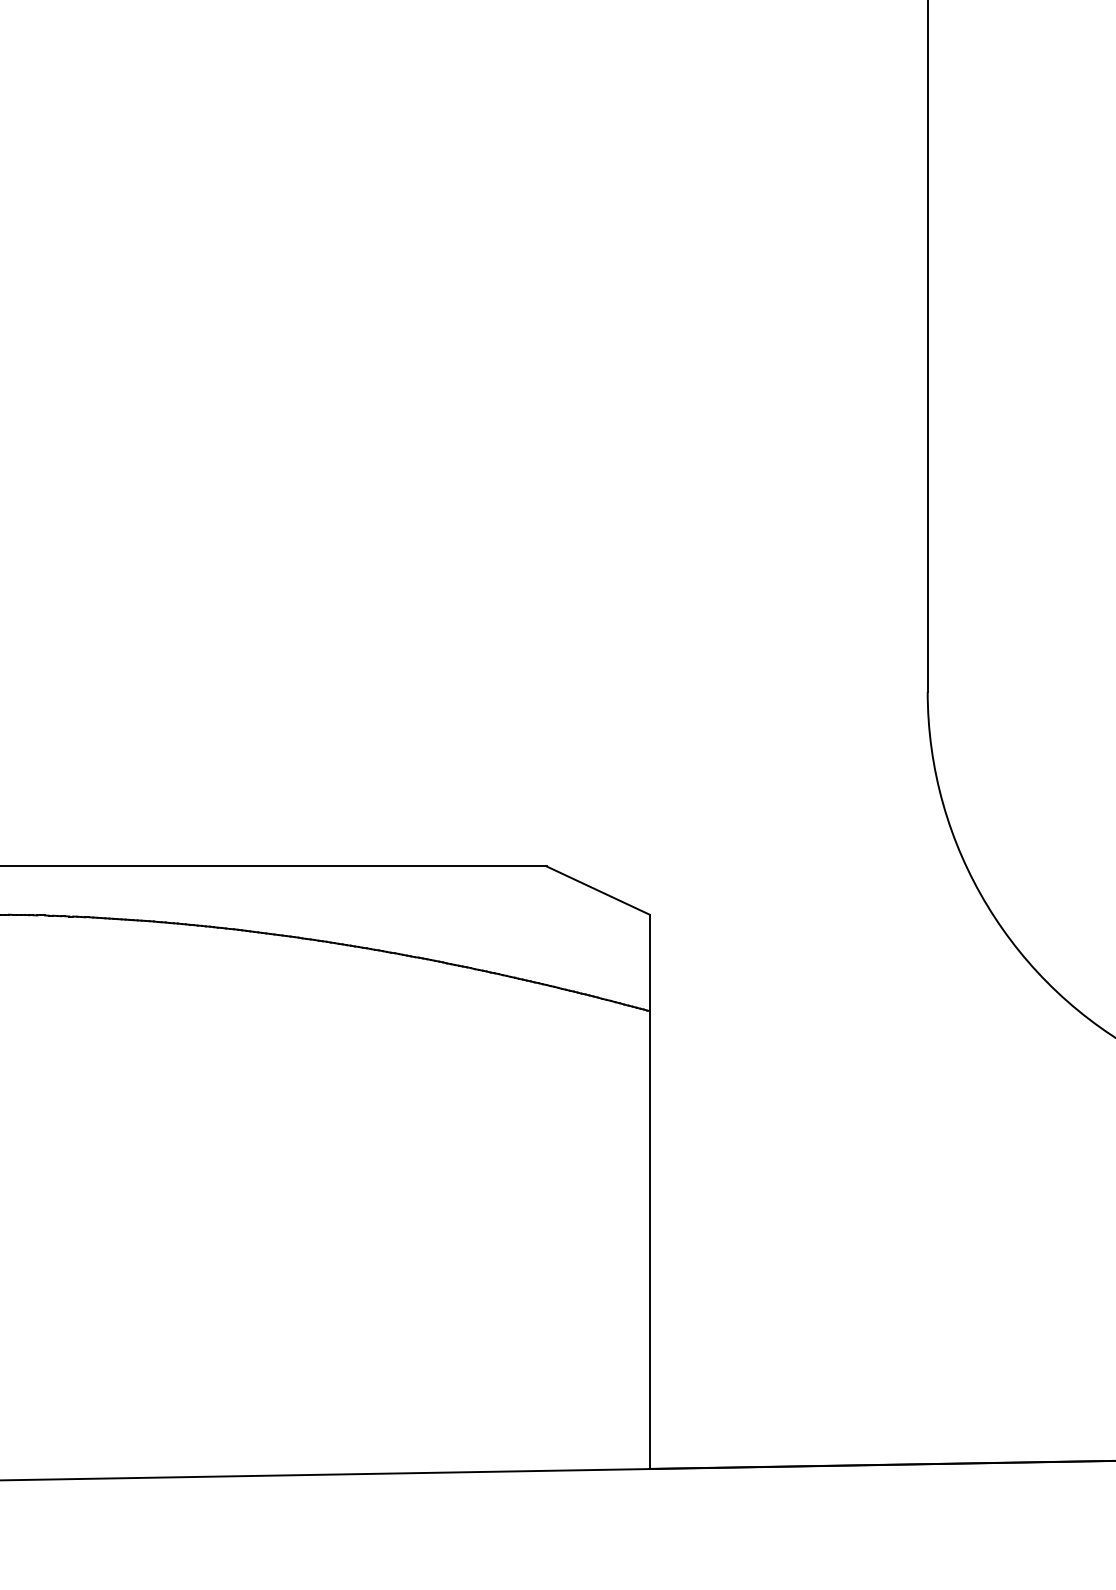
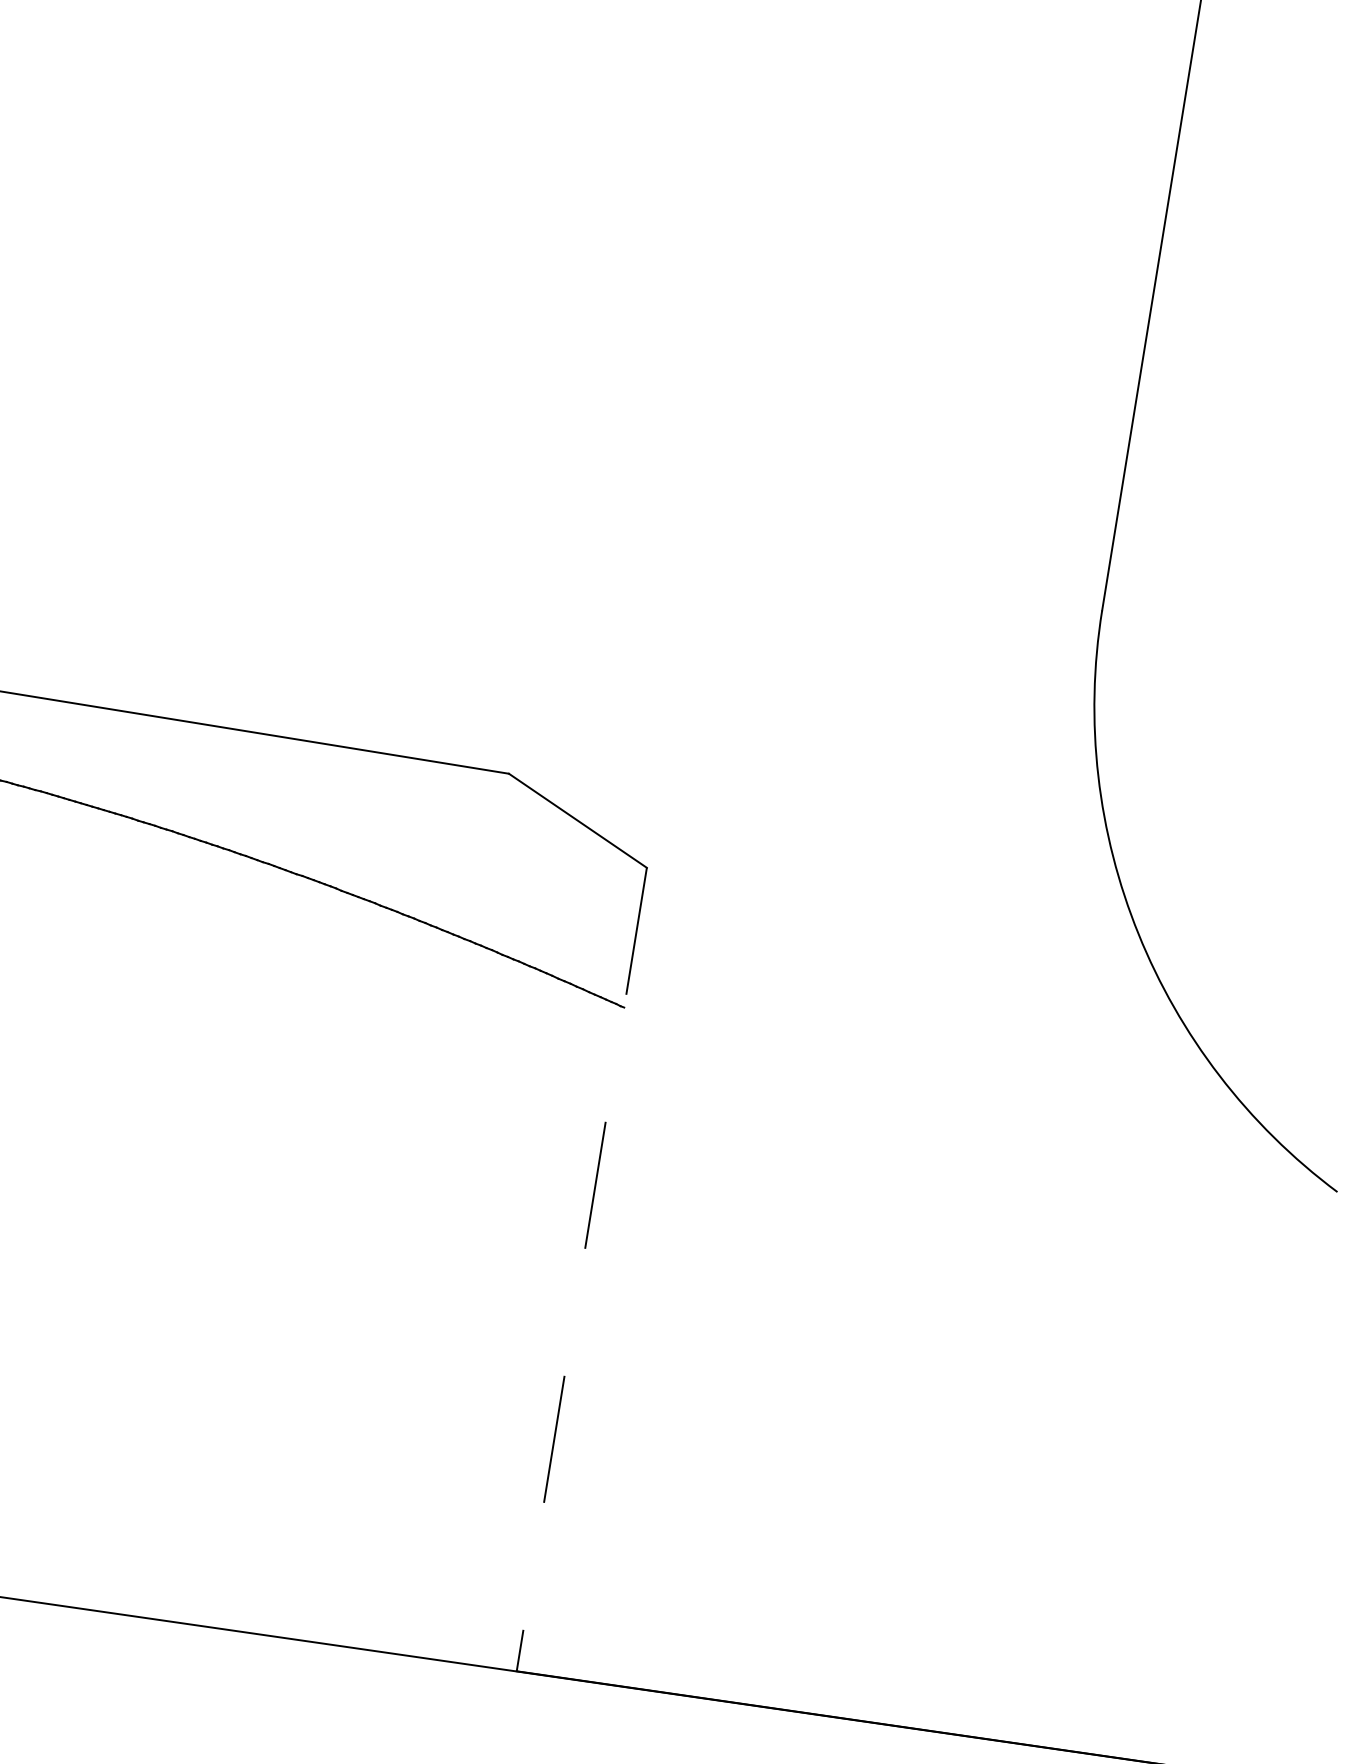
line: (649, 1192) -> (581, 1270), solid -> dashed

